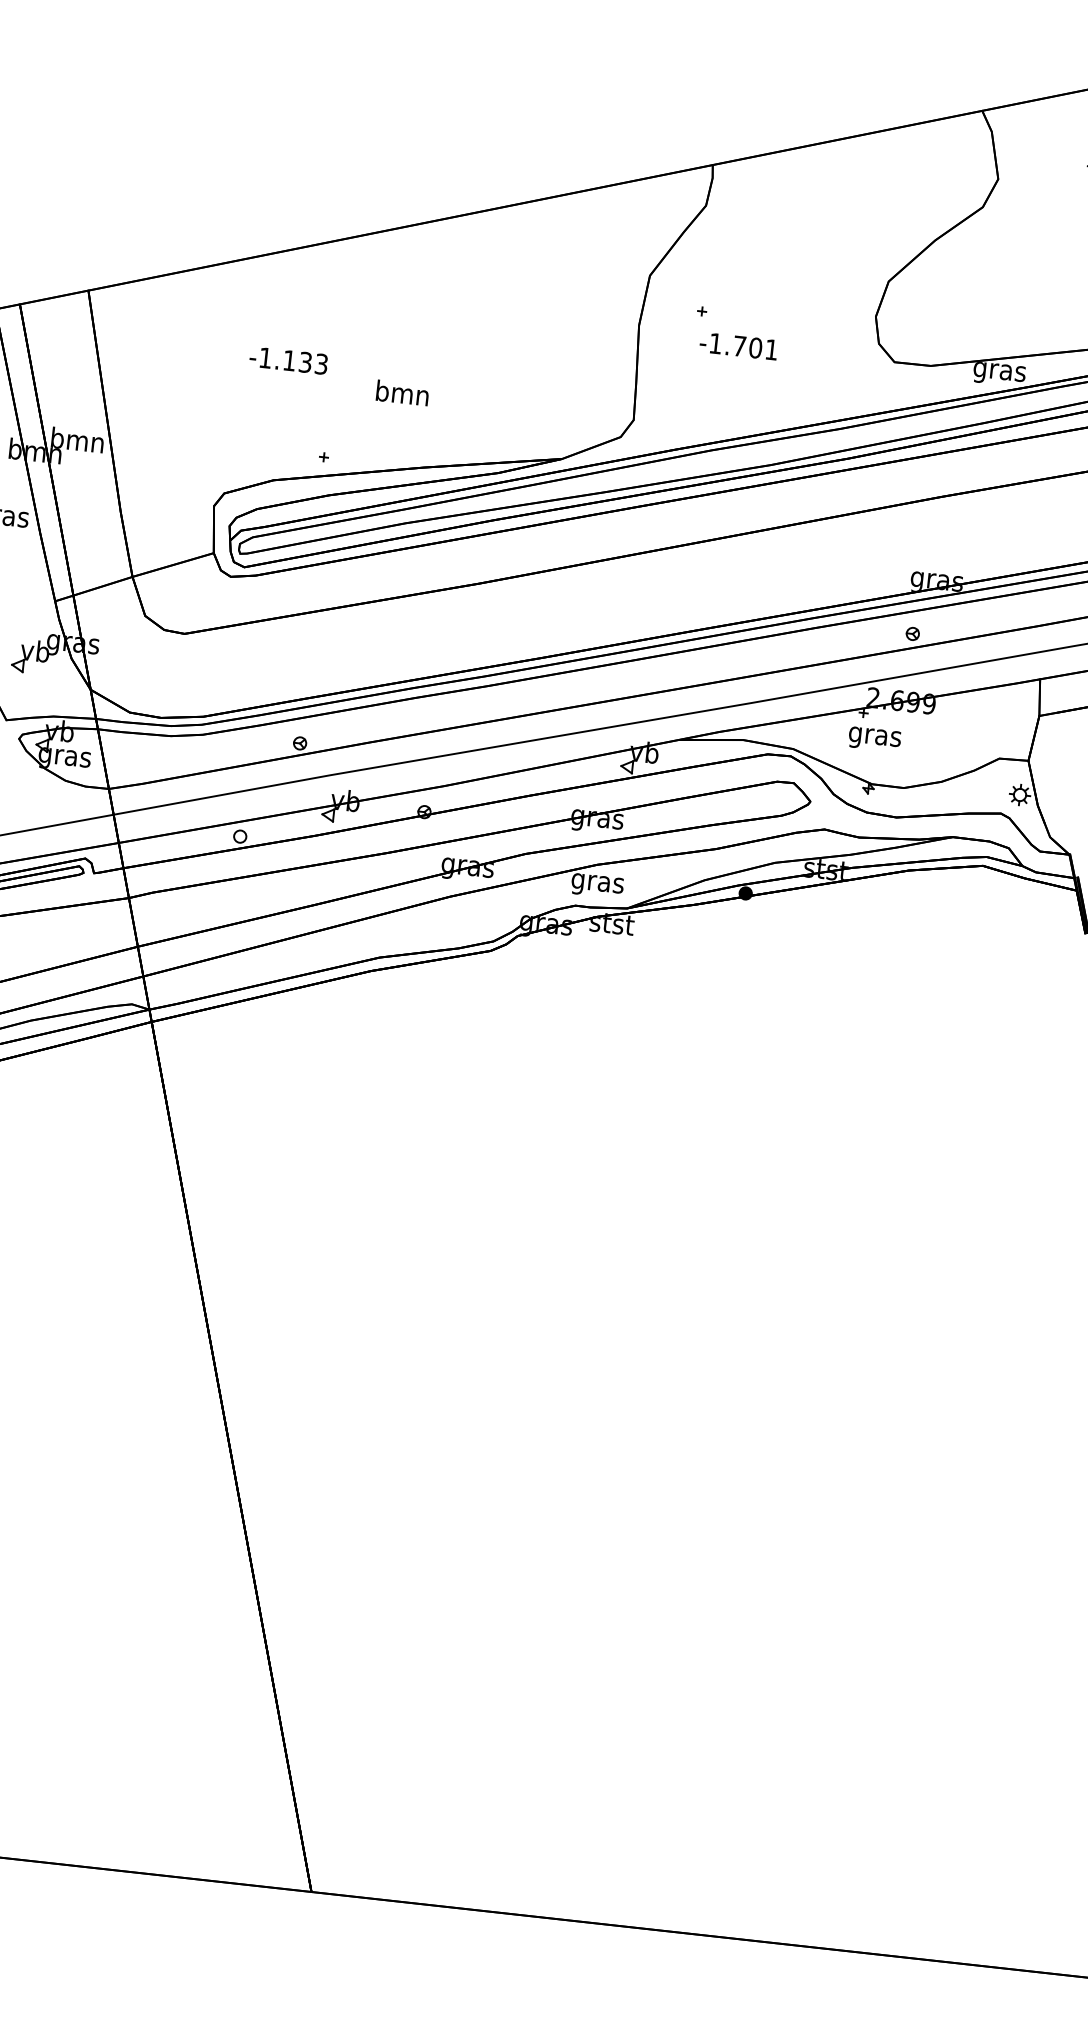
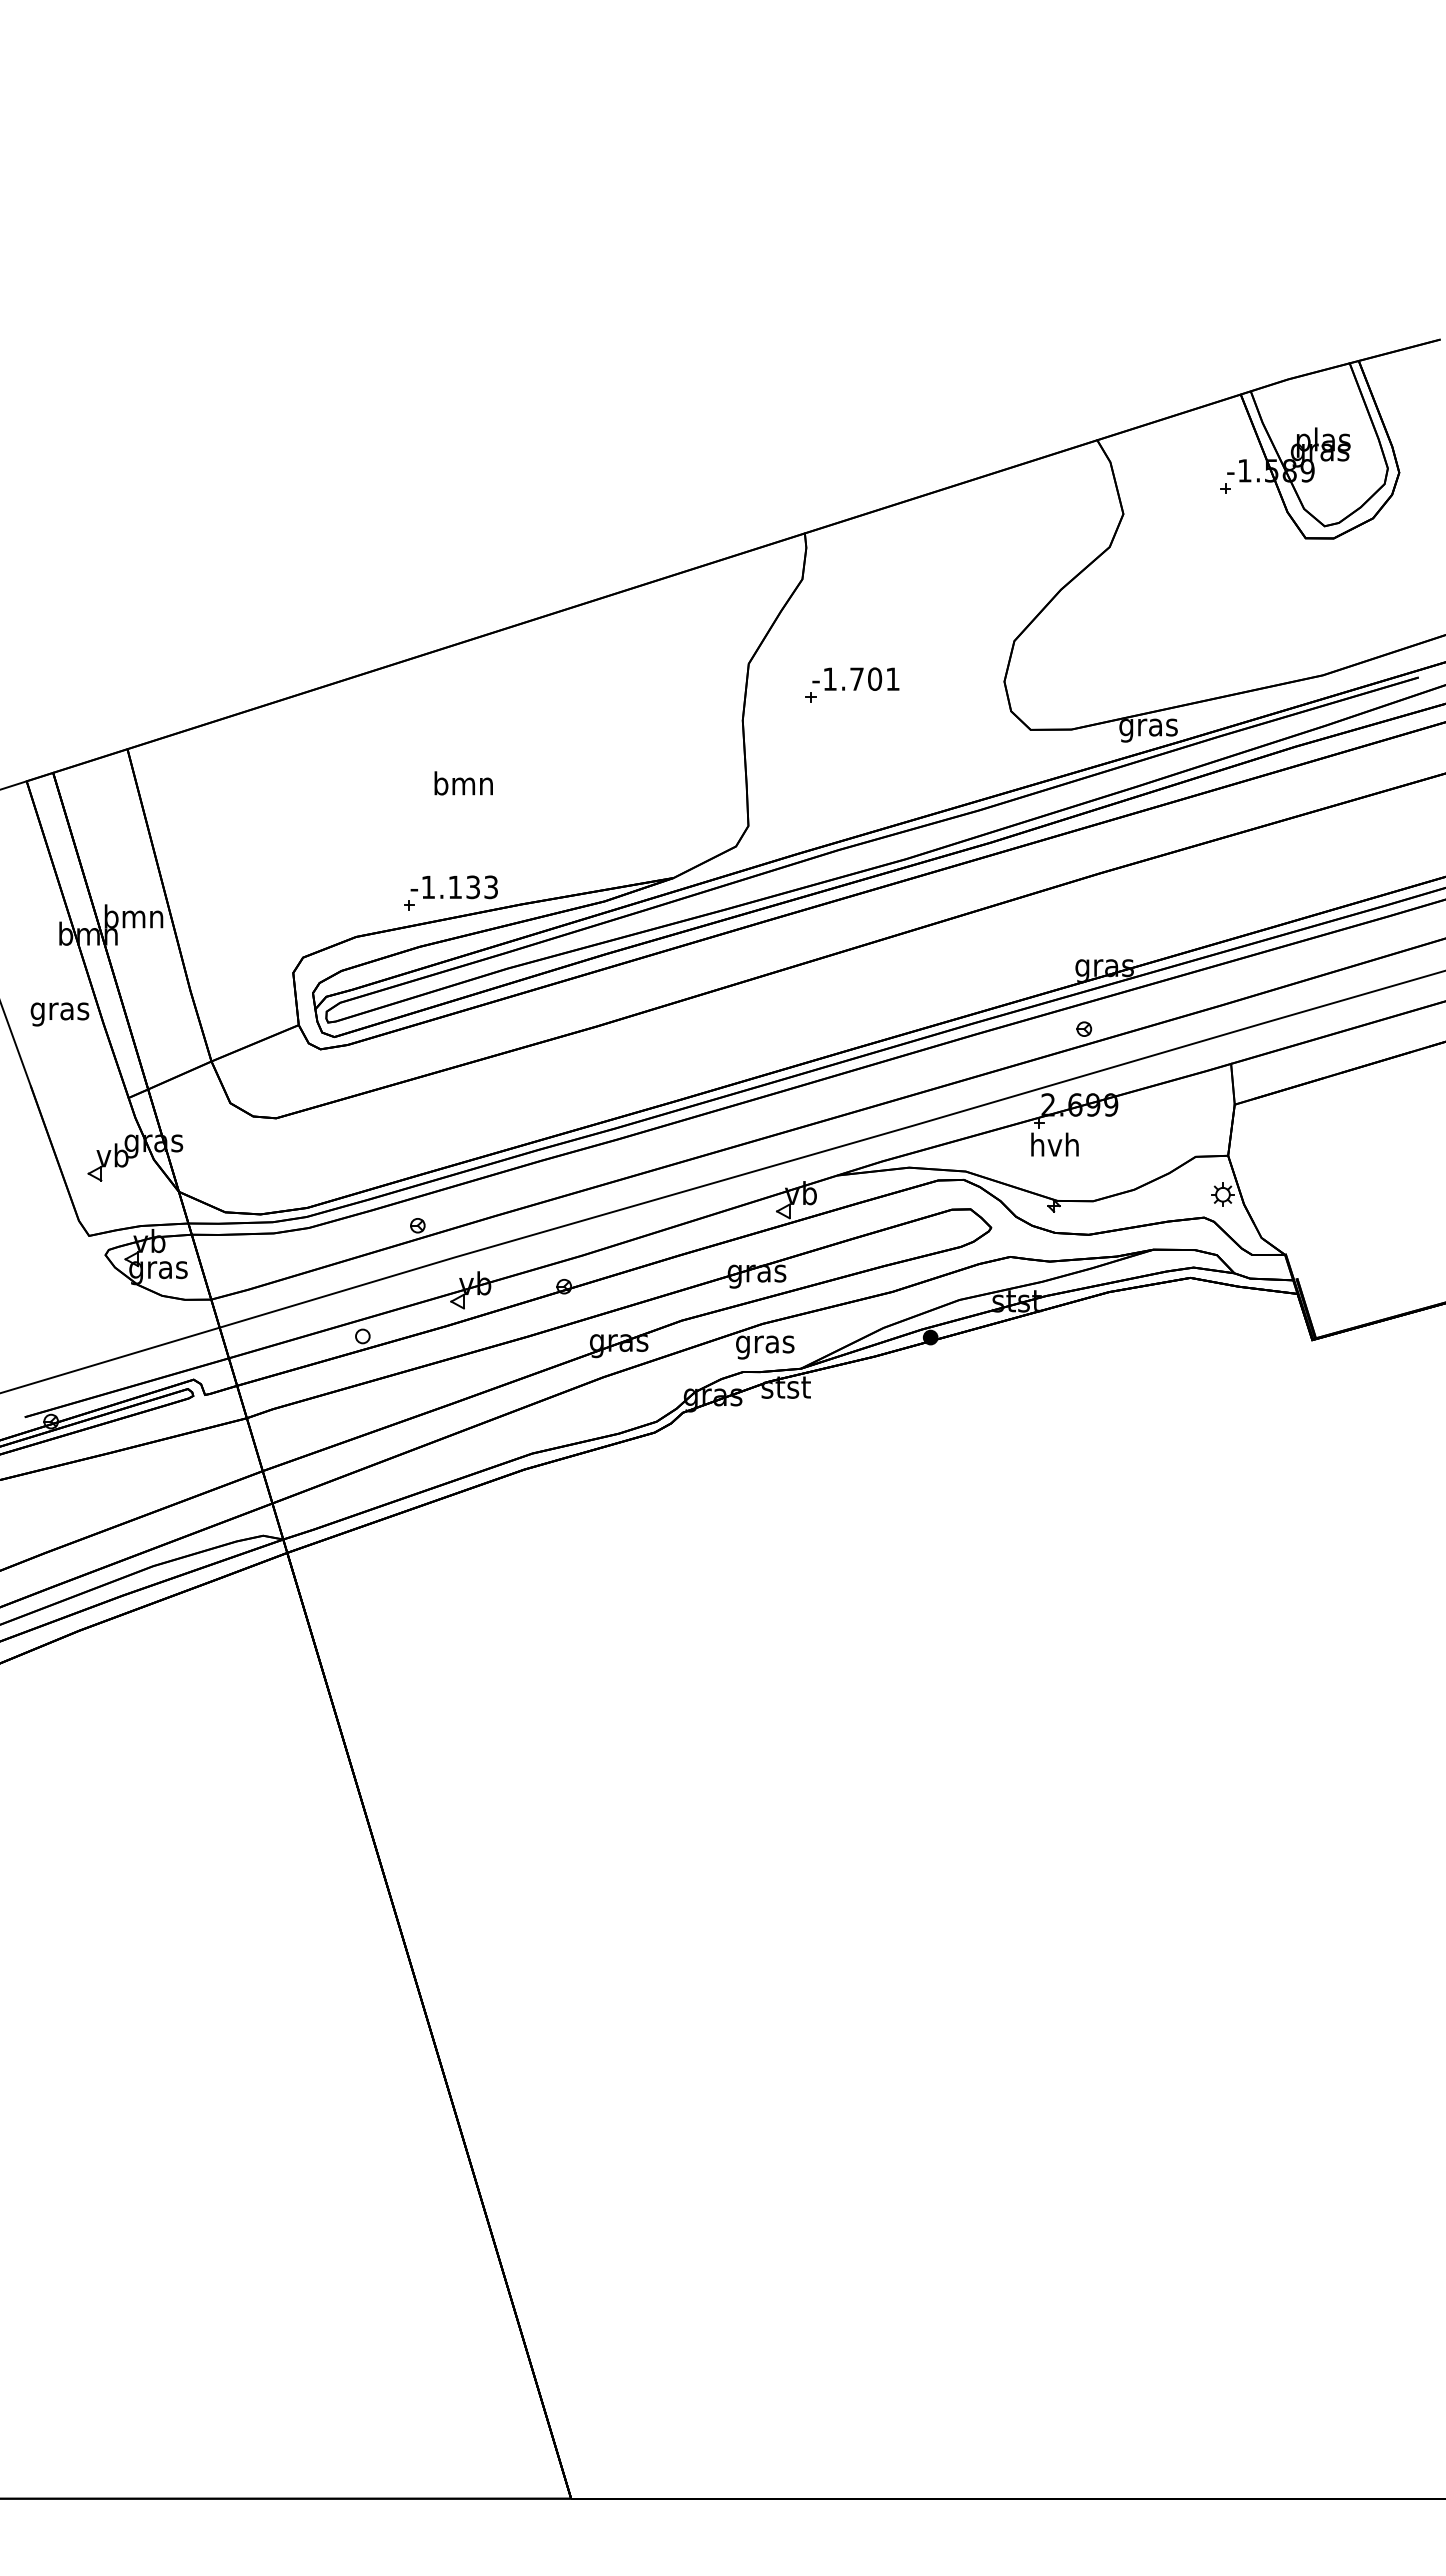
text: (738, 345) -> (855, 678), moved
text: (287, 360) -> (453, 887), moved
text: (402, 393) -> (463, 783), moved
text: (874, 736) -> (1054, 1147), gras -> hvh

